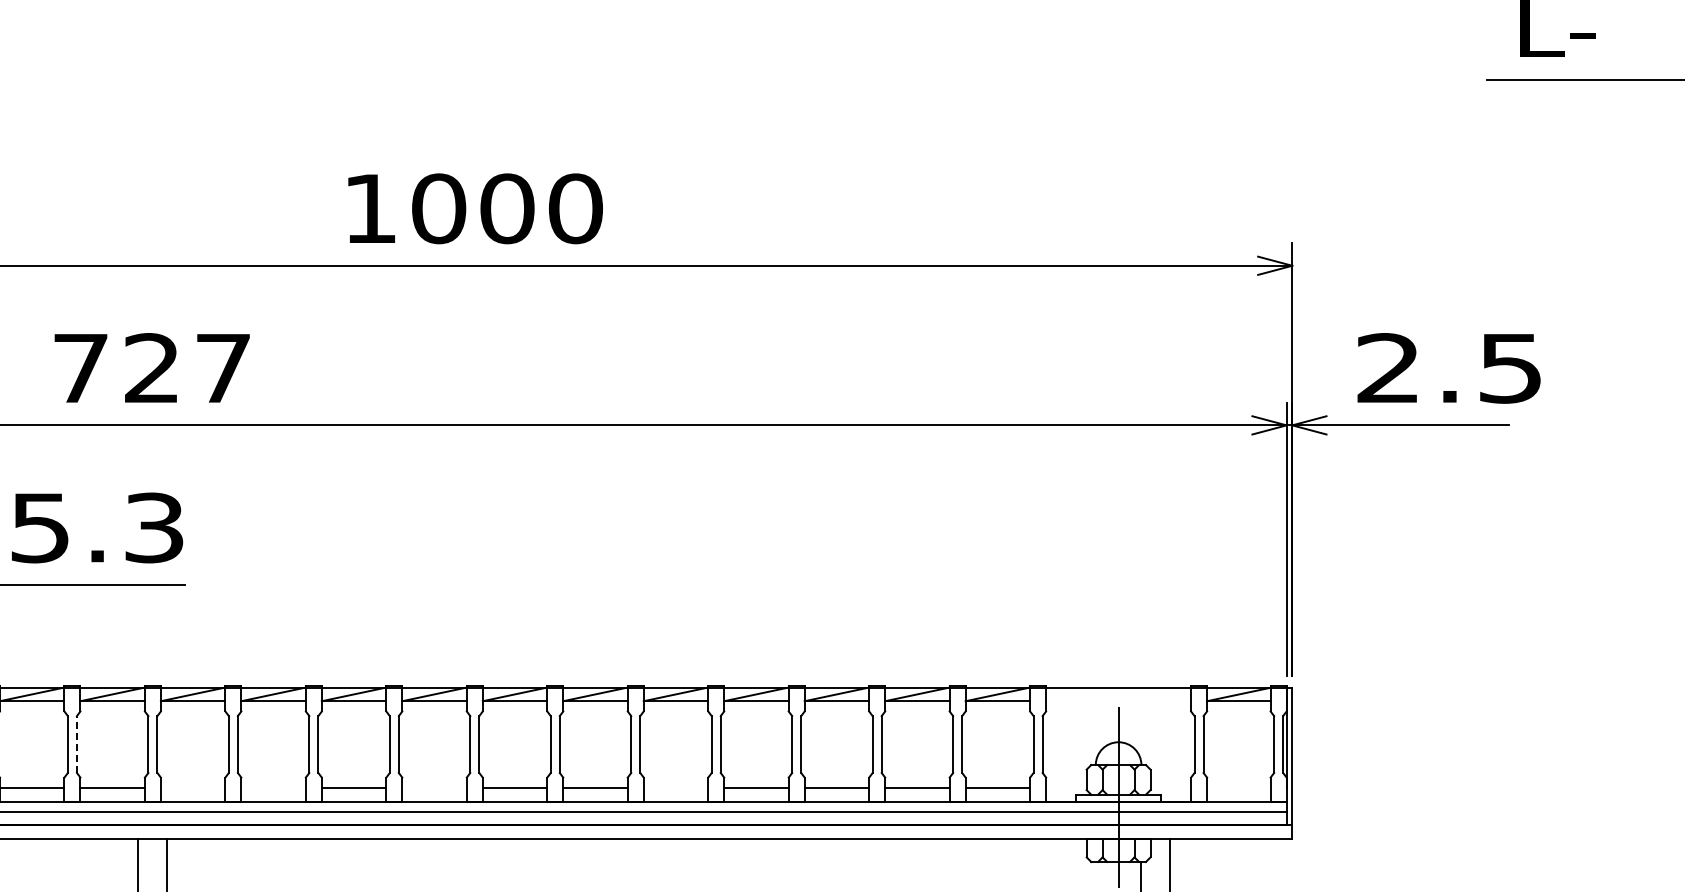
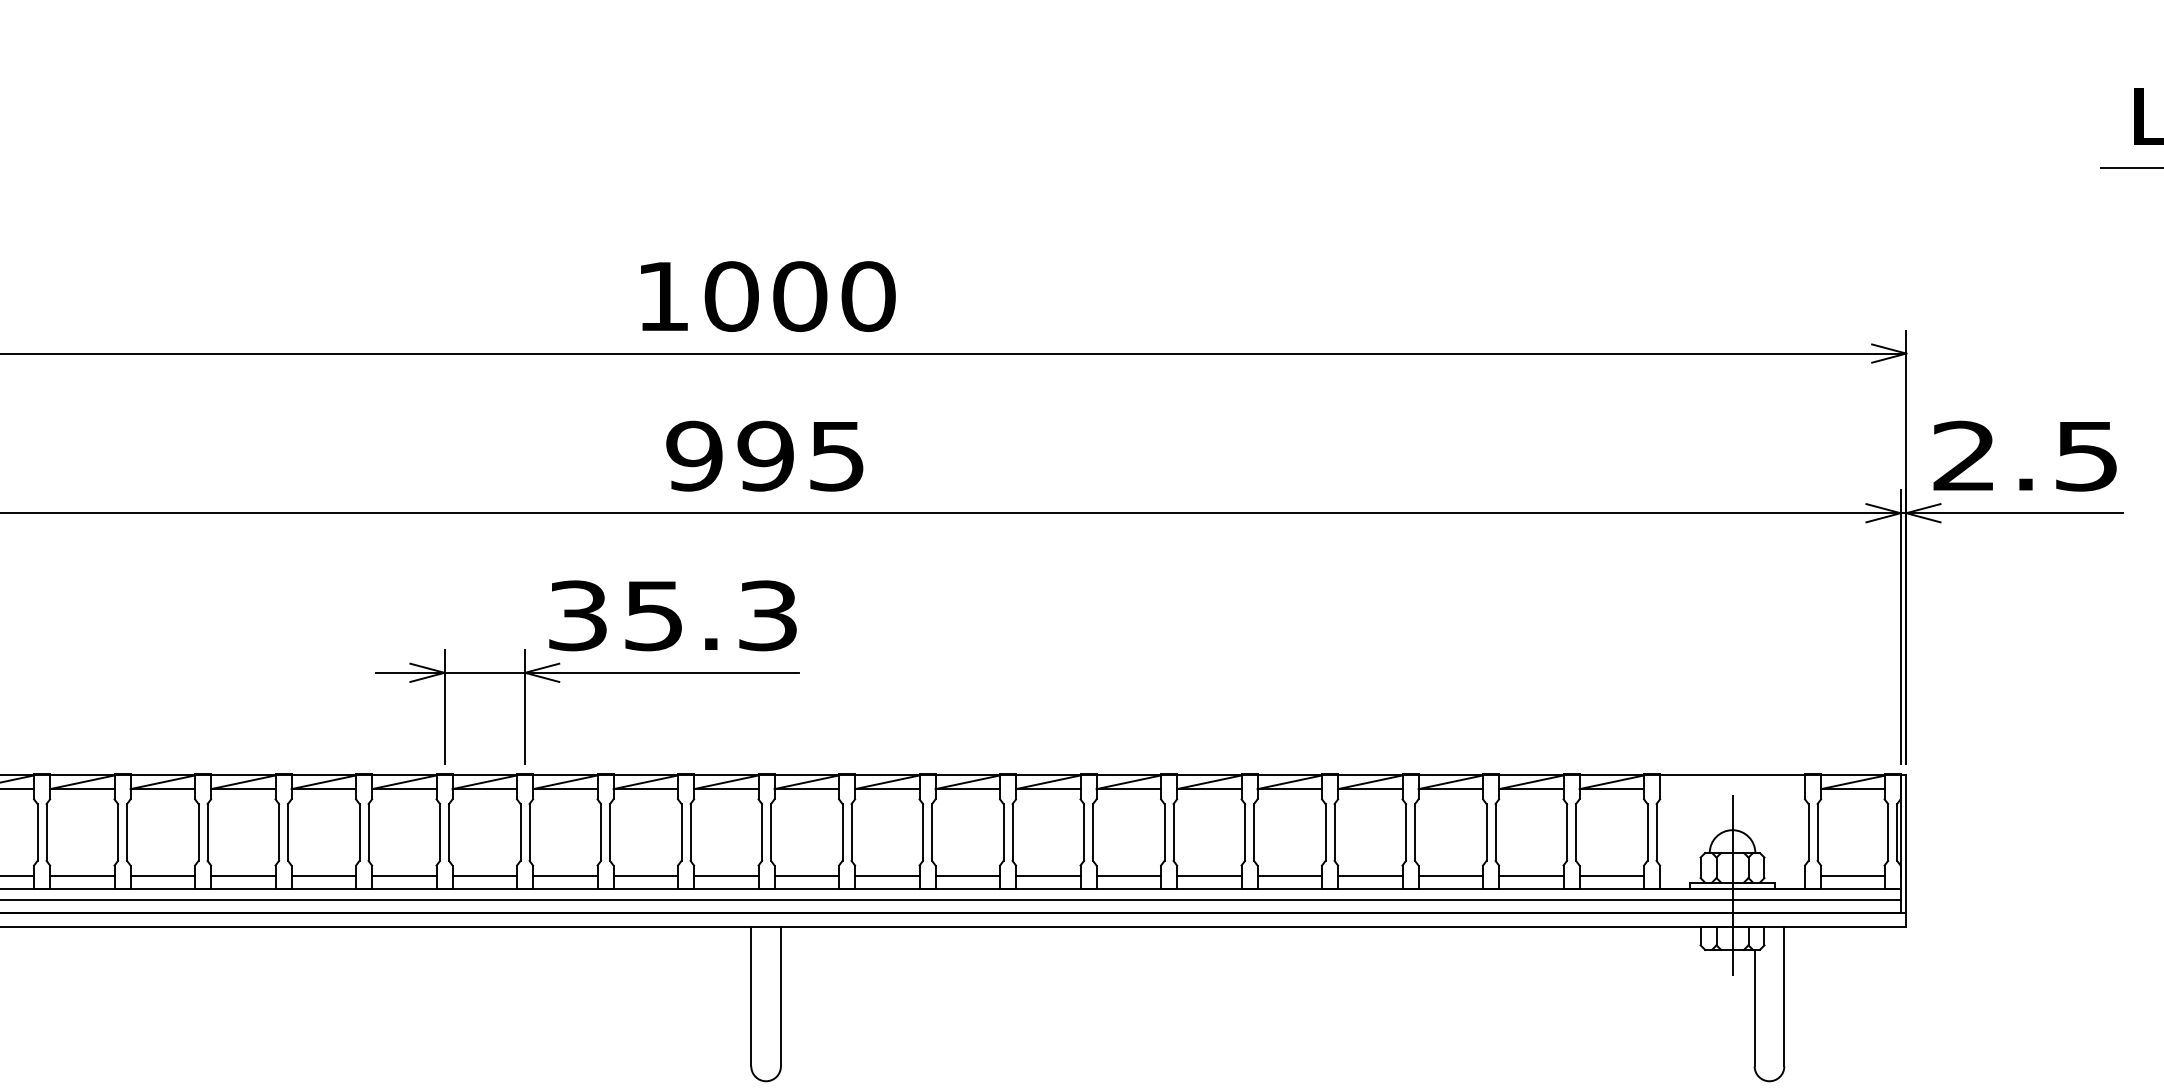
text: (475, 208) -> (768, 296), moved
text: (150, 367) -> (764, 455), 727 -> 995
text: (1448, 367) -> (2024, 455), moved
line: (76, 744) -> (690, 832), dashed -> solid
line: (192, 787) -> (806, 875), added
line: (273, 787) -> (887, 875), added
line: (434, 787) -> (1048, 875), added
line: (675, 787) -> (1289, 875), added
line: (1238, 787) -> (1852, 875), added

